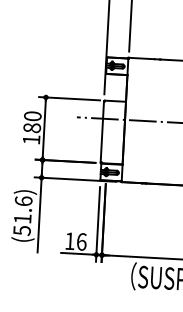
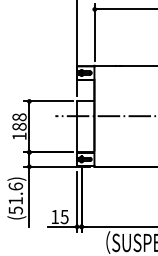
text: (32, 116) -> (19, 117), 180 -> 188
text: (81, 241) -> (64, 216), 16 -> 15

